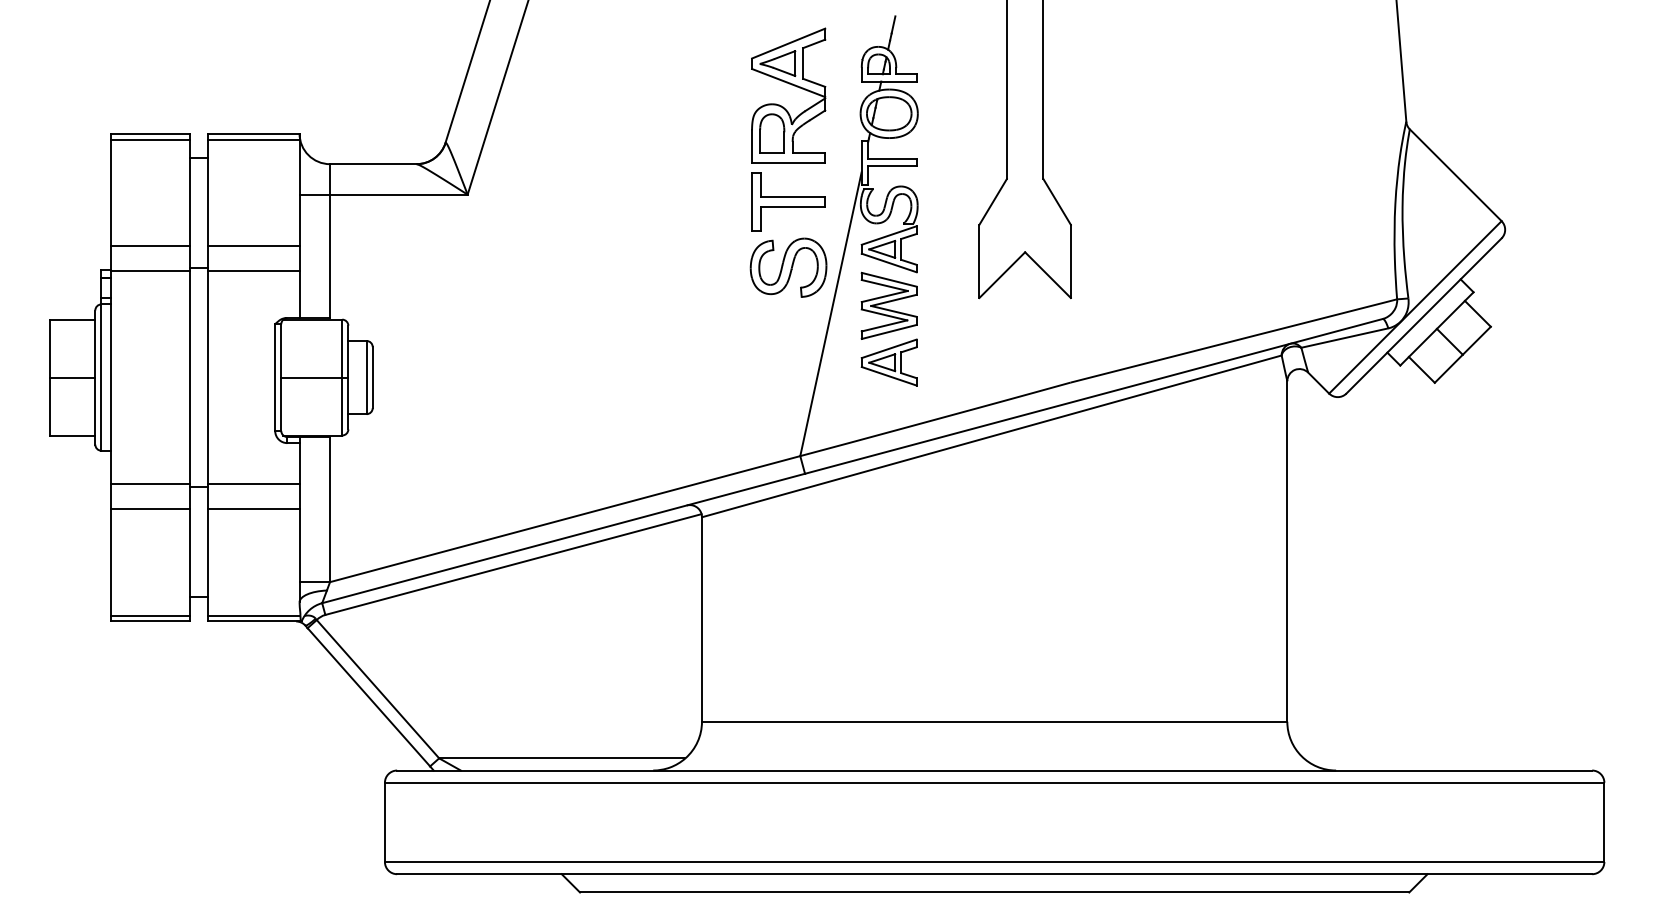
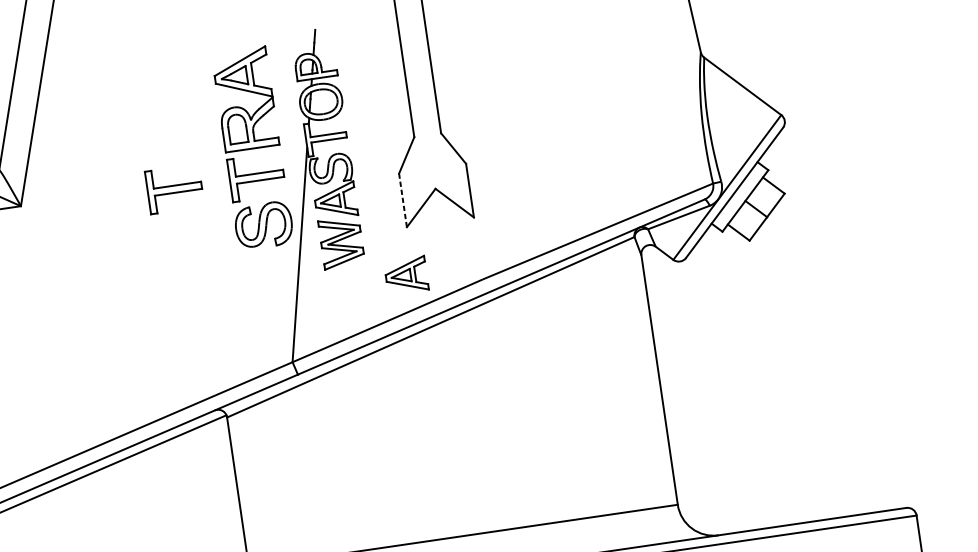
part: (676, 201) -> (174, 188), added
line: (979, 261) -> (403, 200), solid -> dashed
part: (888, 362) -> (405, 275), moved

